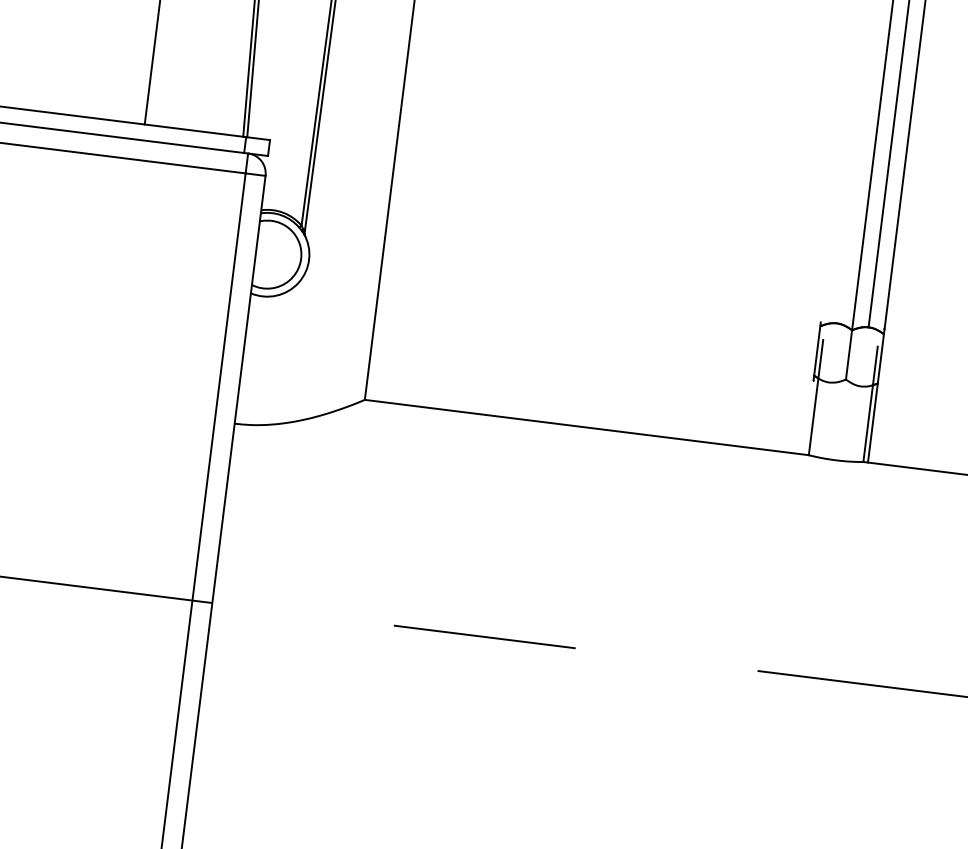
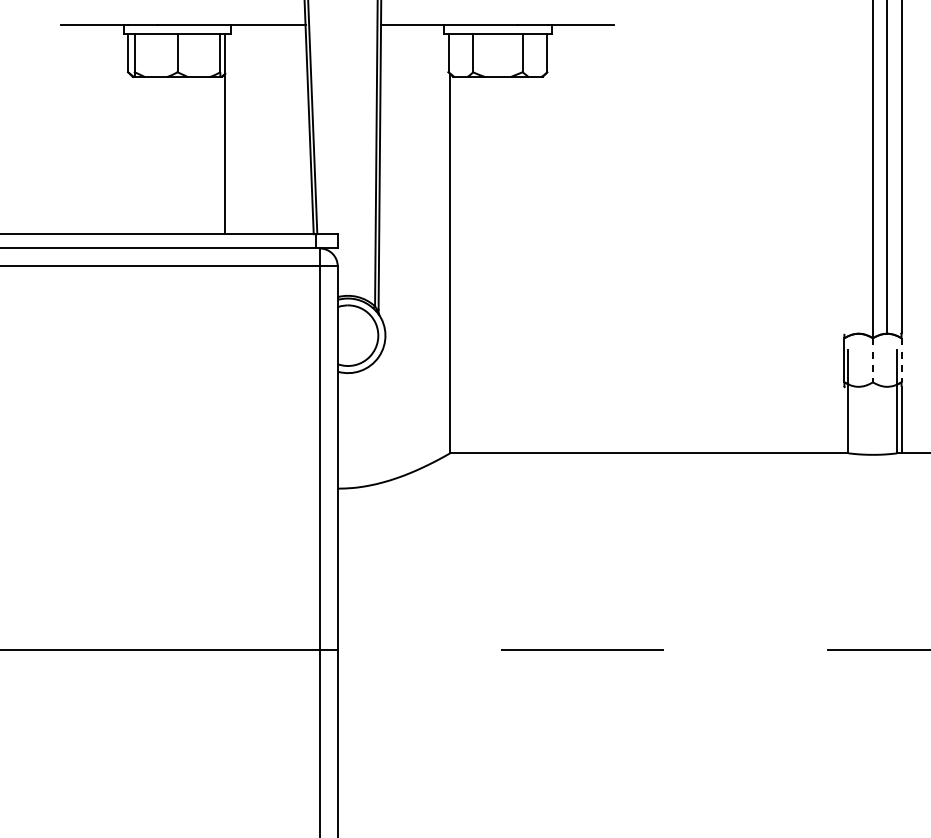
line: (848, 355) -> (872, 360), solid -> dashed
line: (880, 359) -> (901, 360), solid -> dashed

